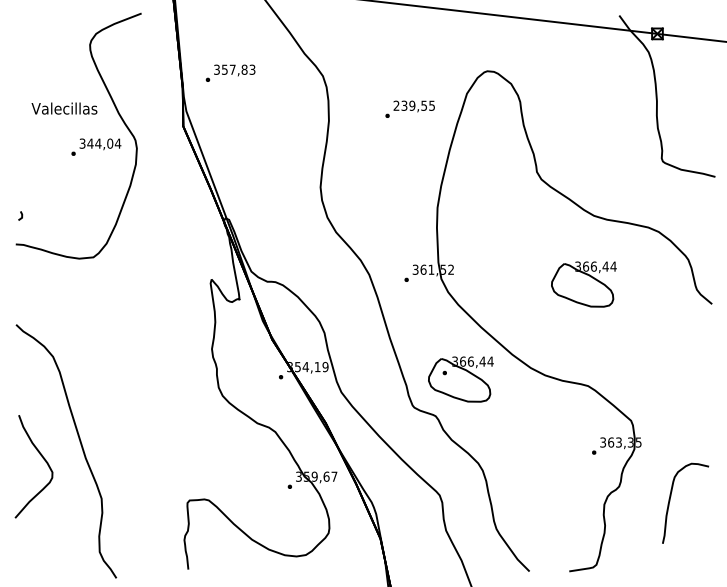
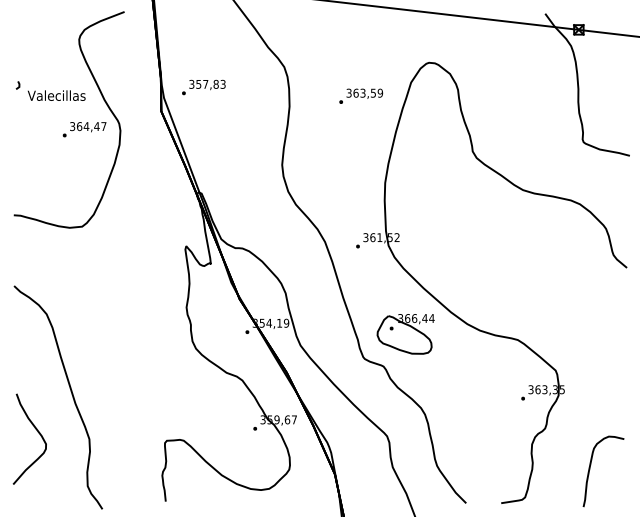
text: (230, 72) -> (203, 86), moved
text: (414, 105) -> (364, 92), 239,55 -> 363,59
text: (104, 143) -> (91, 126), 344,04 -> 364,47
line: (21, 215) -> (18, 85), moved
part: (583, 284) -> (513, 250), removed
curve: (42, 458) -> (37, 431), moved
curve: (670, 501) -> (590, 469), moved

